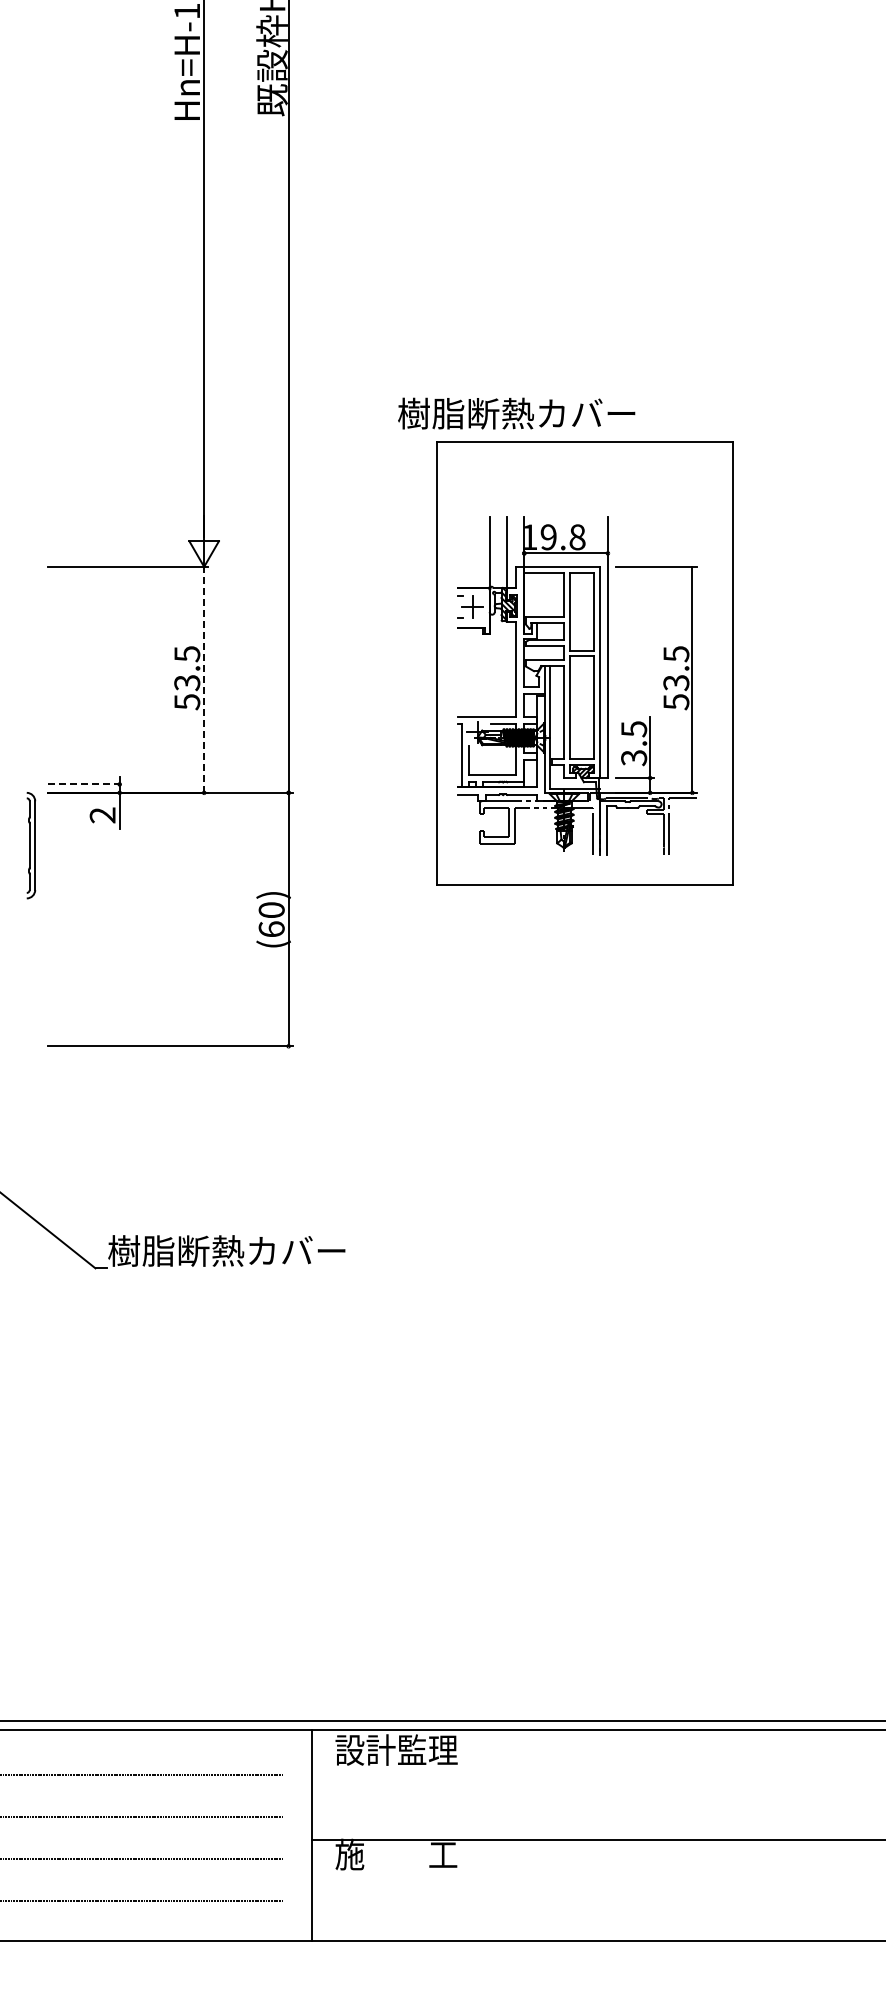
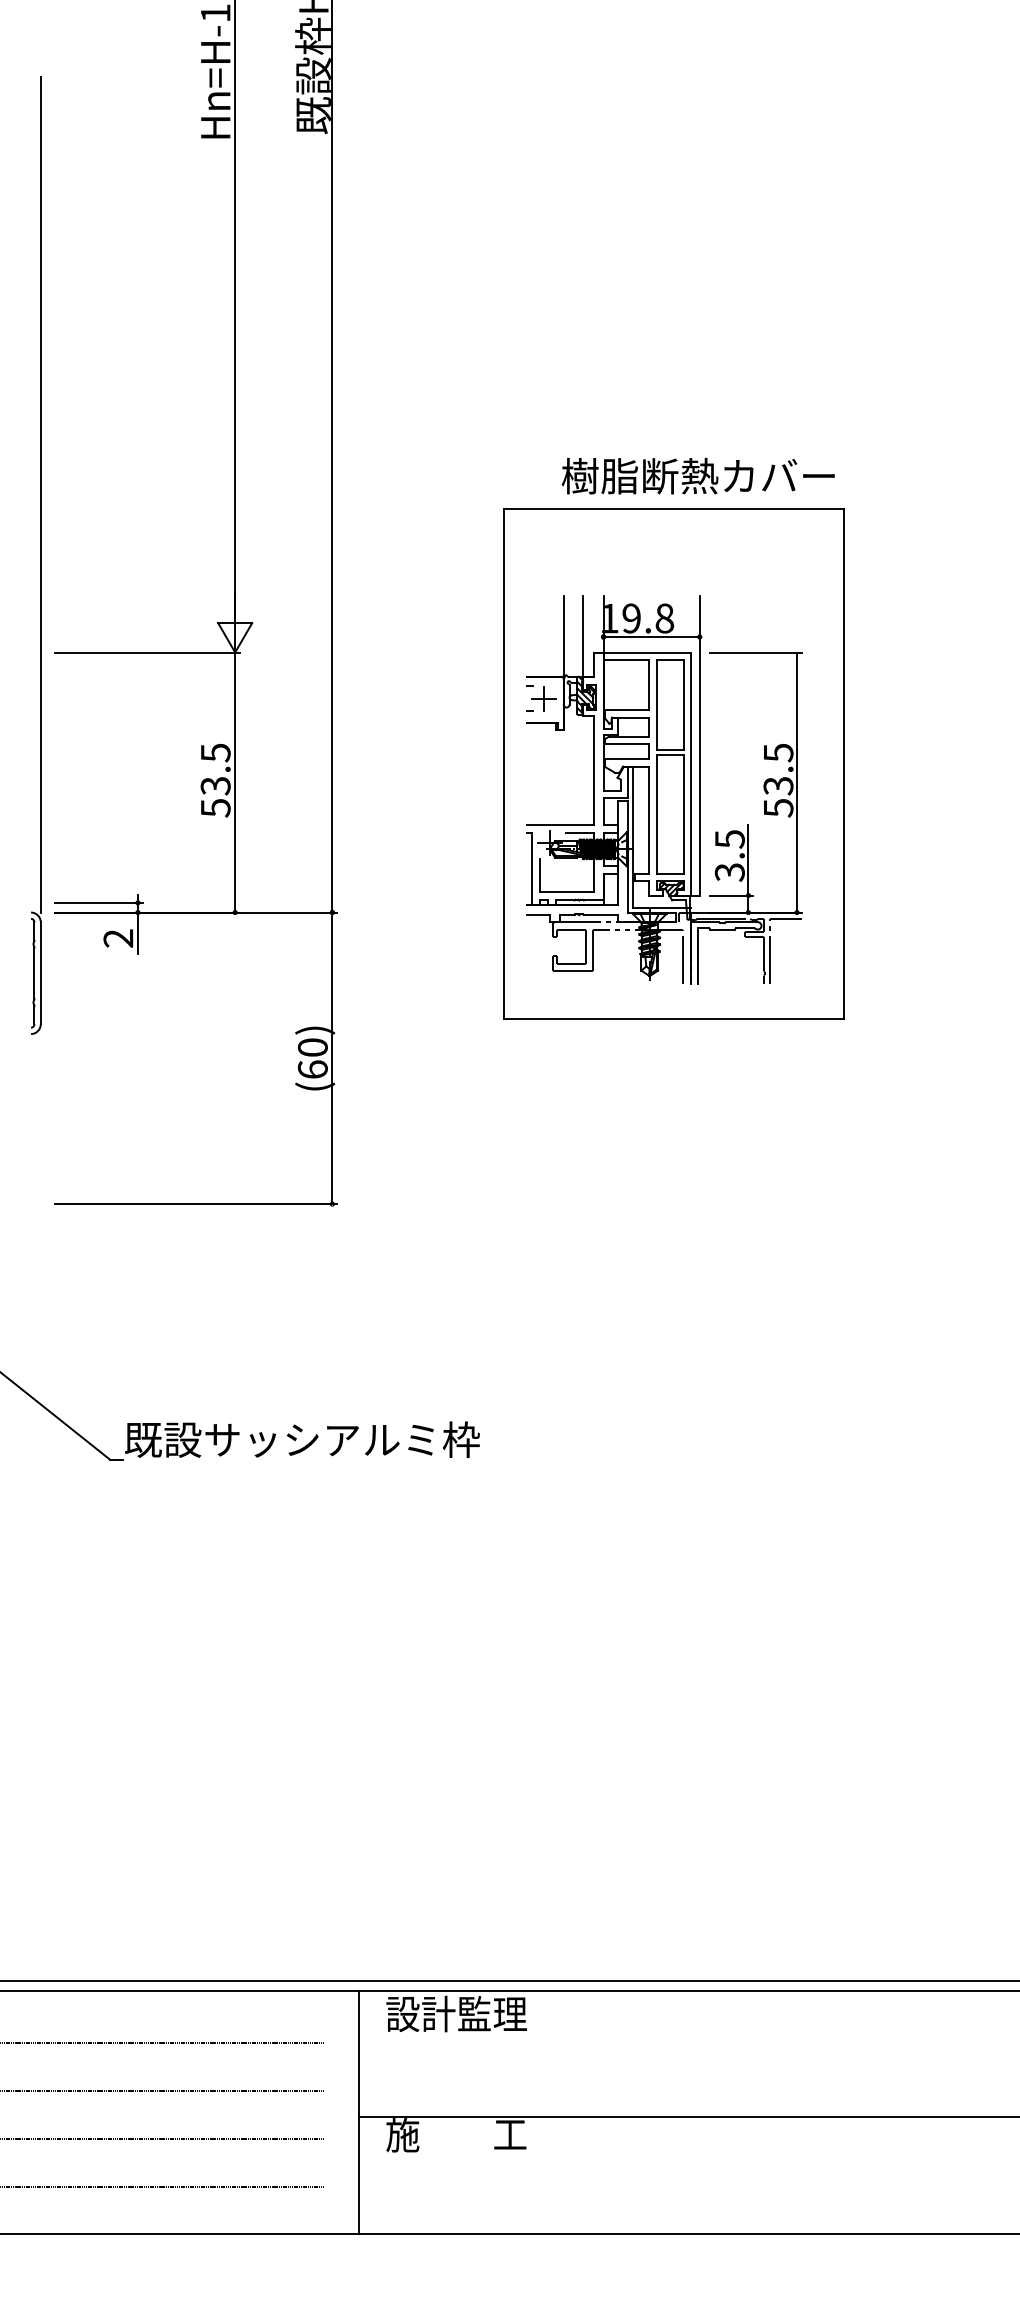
text: (516, 413) -> (698, 476), moved
line: (35, 429) -> (41, 494), added
line: (204, 679) -> (235, 782), dashed -> solid
line: (86, 784) -> (99, 902), dashed -> solid
text: (262, 1250) -> (302, 1439), 樹脂断熱カバー -> 既設サッシアルミ枠

